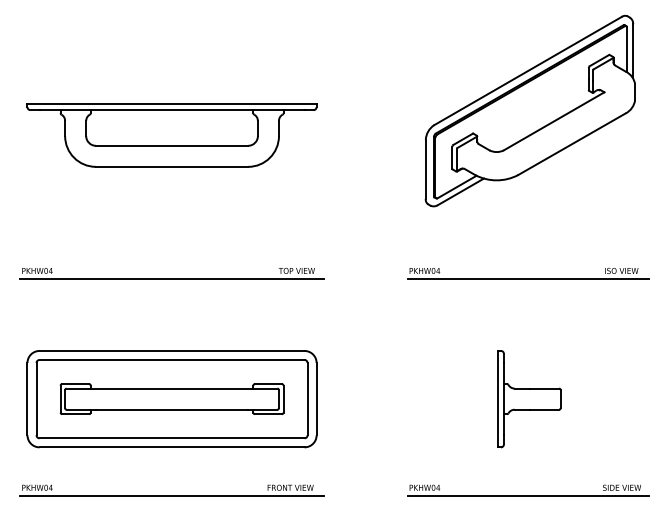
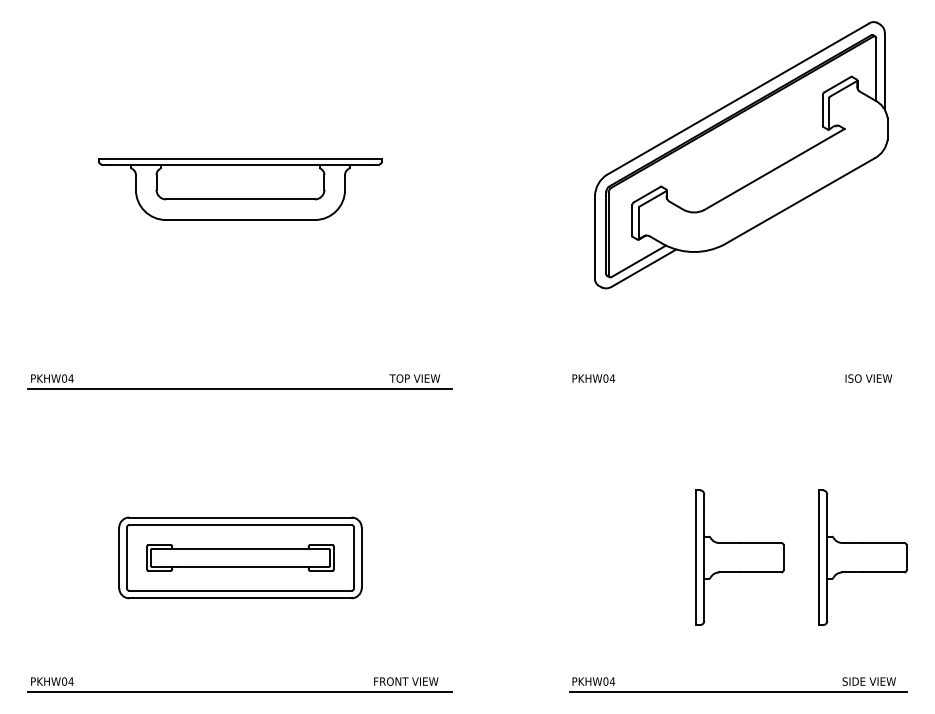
part: (171, 135) -> (239, 189), size x0.7
line: (527, 278) -> (737, 389), removed
part: (171, 399) -> (239, 558), size x0.6
part: (617, 399) -> (862, 558), added

